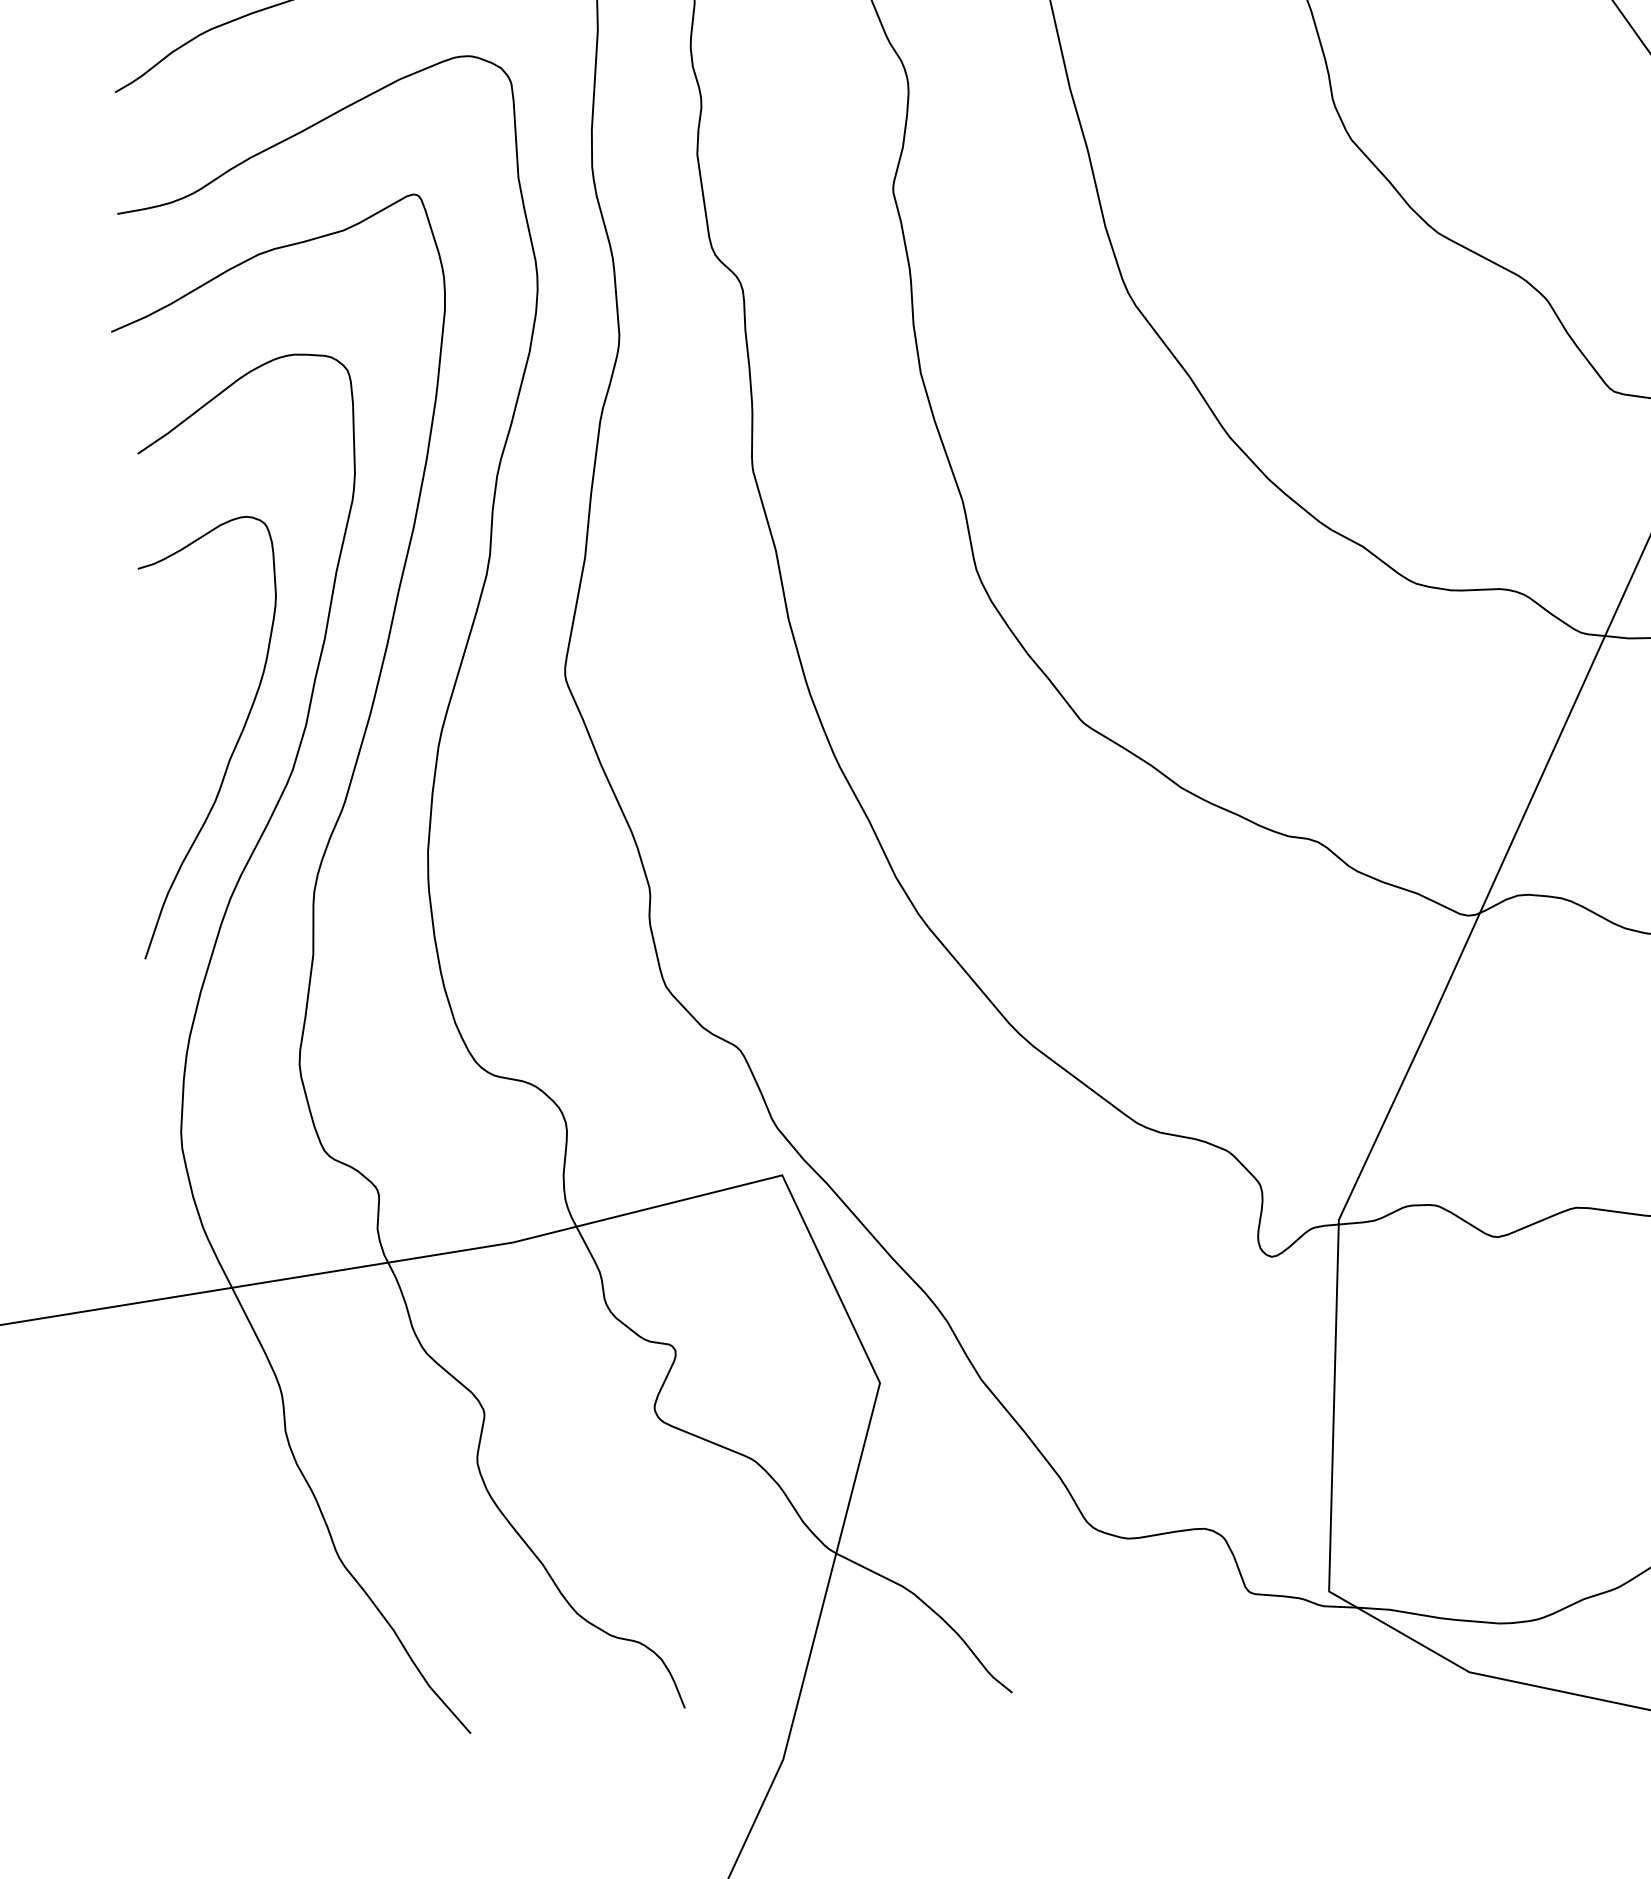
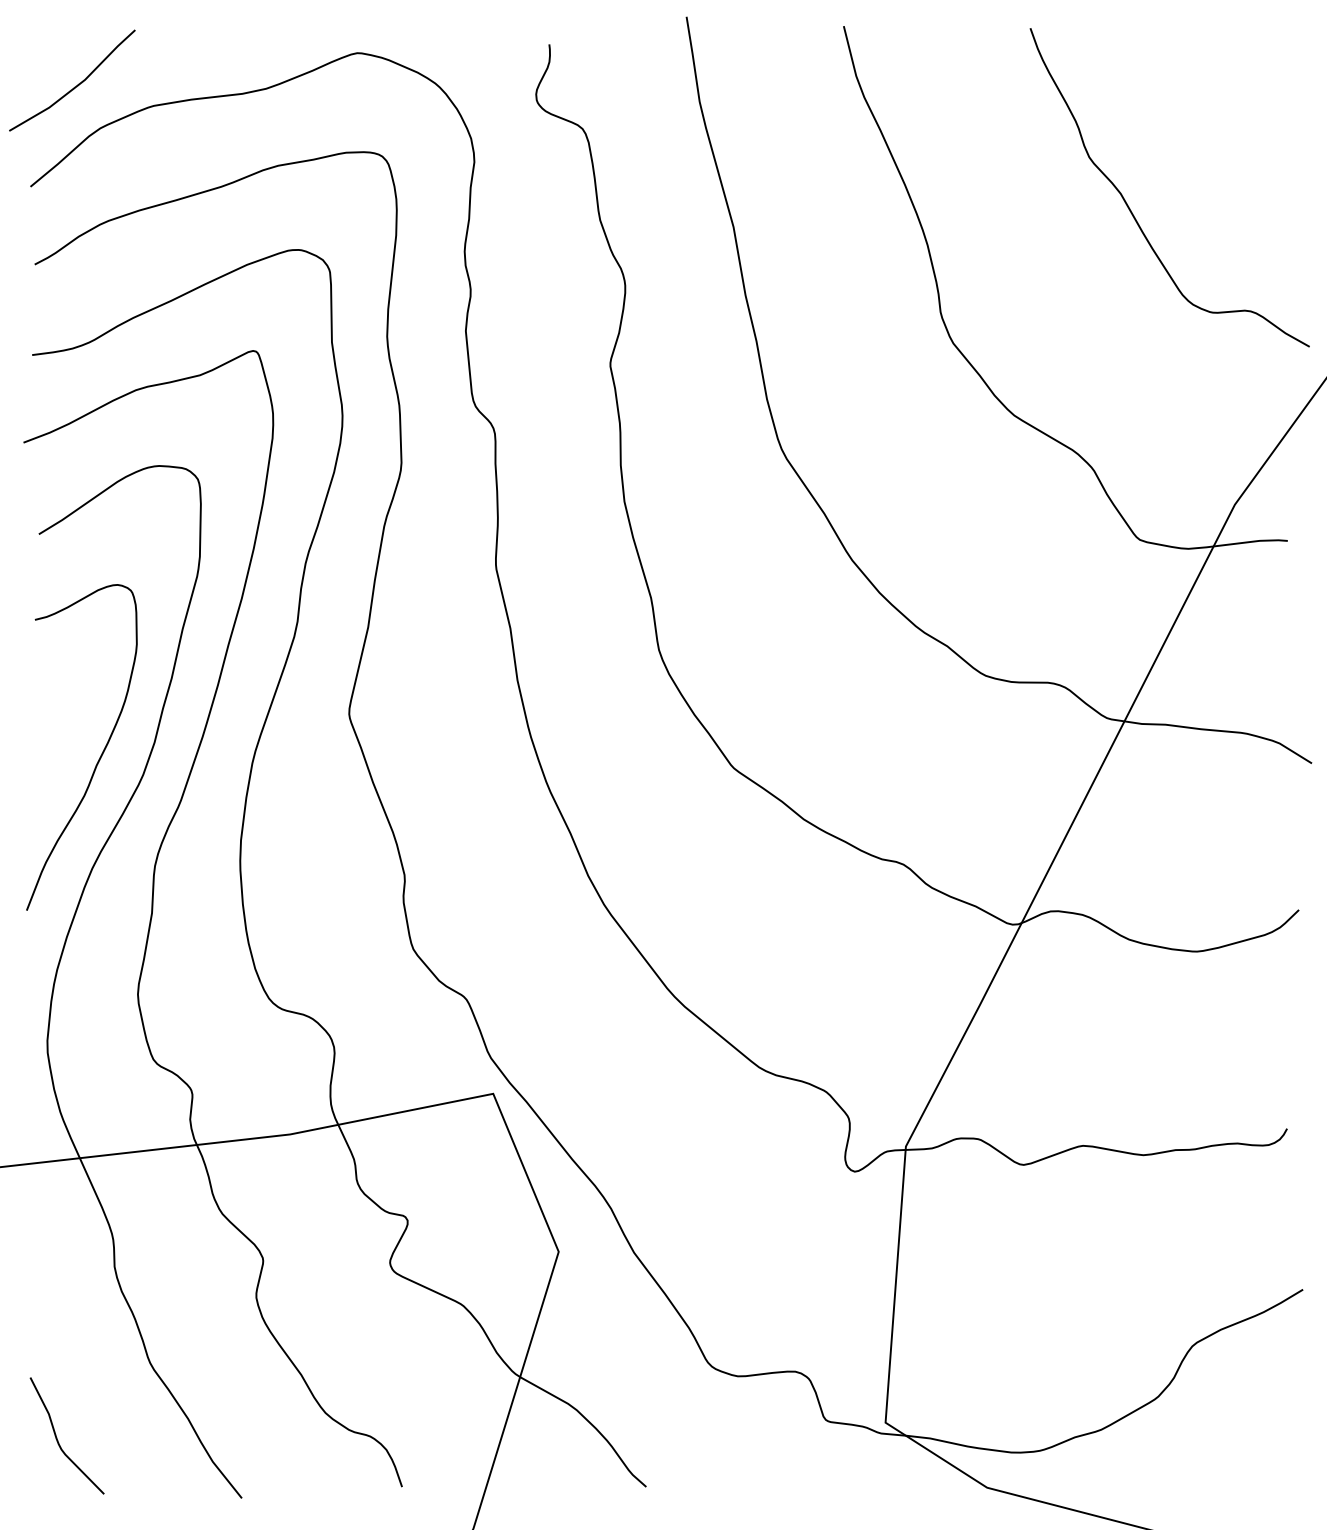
curve: (219, 1663) -> (57, 1437), added

